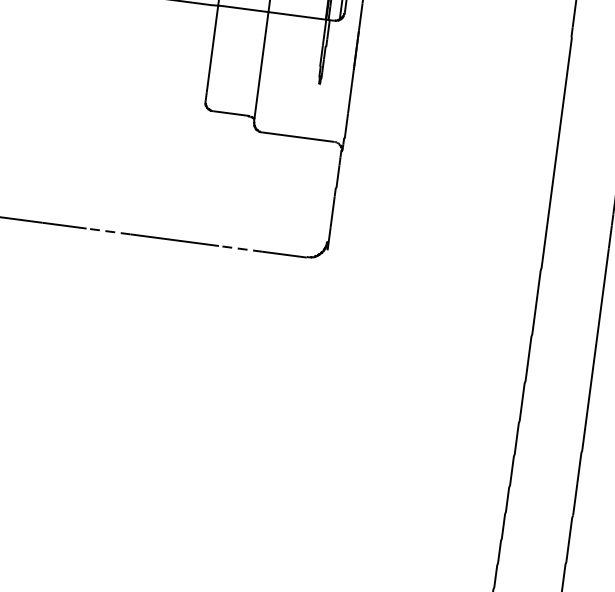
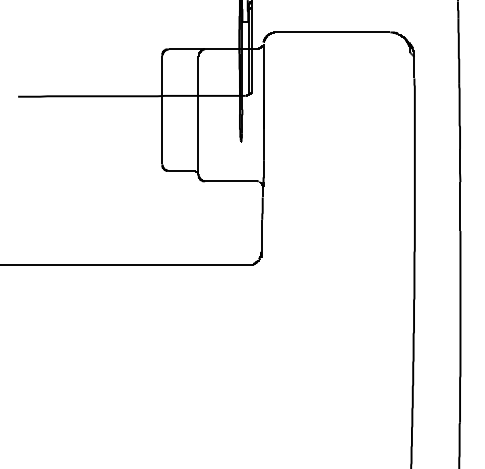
line: (109, 231) -> (106, 265), dashed -> solid
line: (240, 248) -> (200, 265), dashed -> solid

